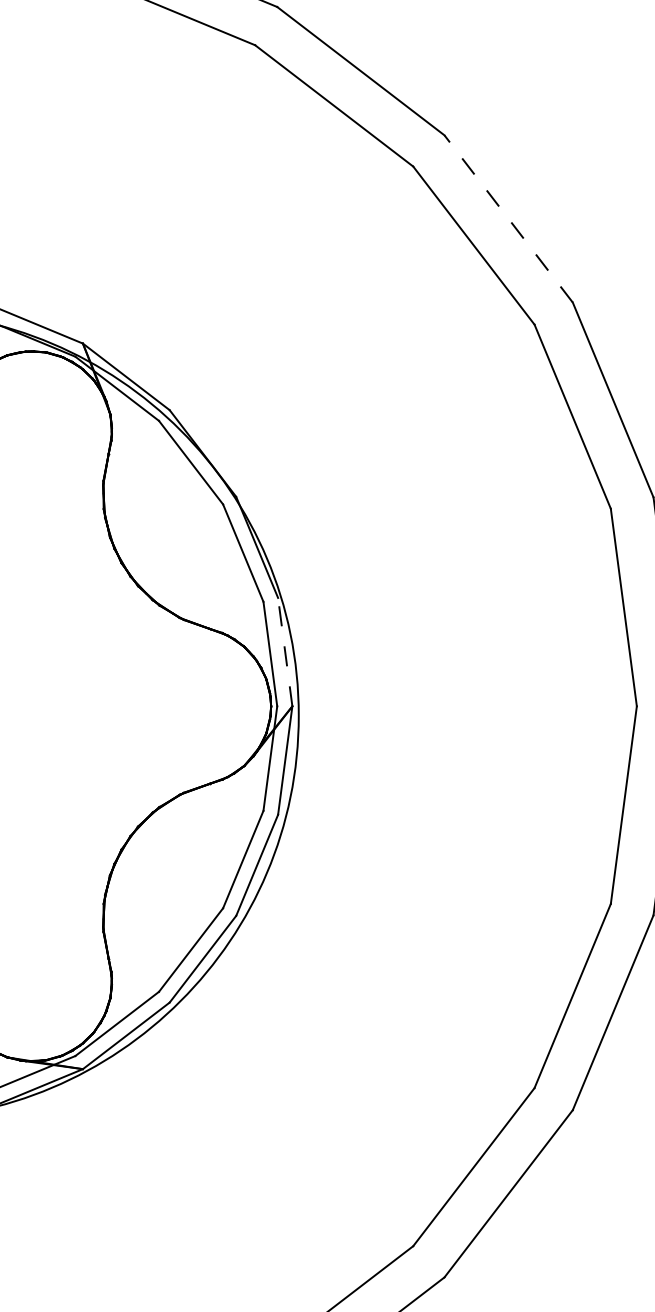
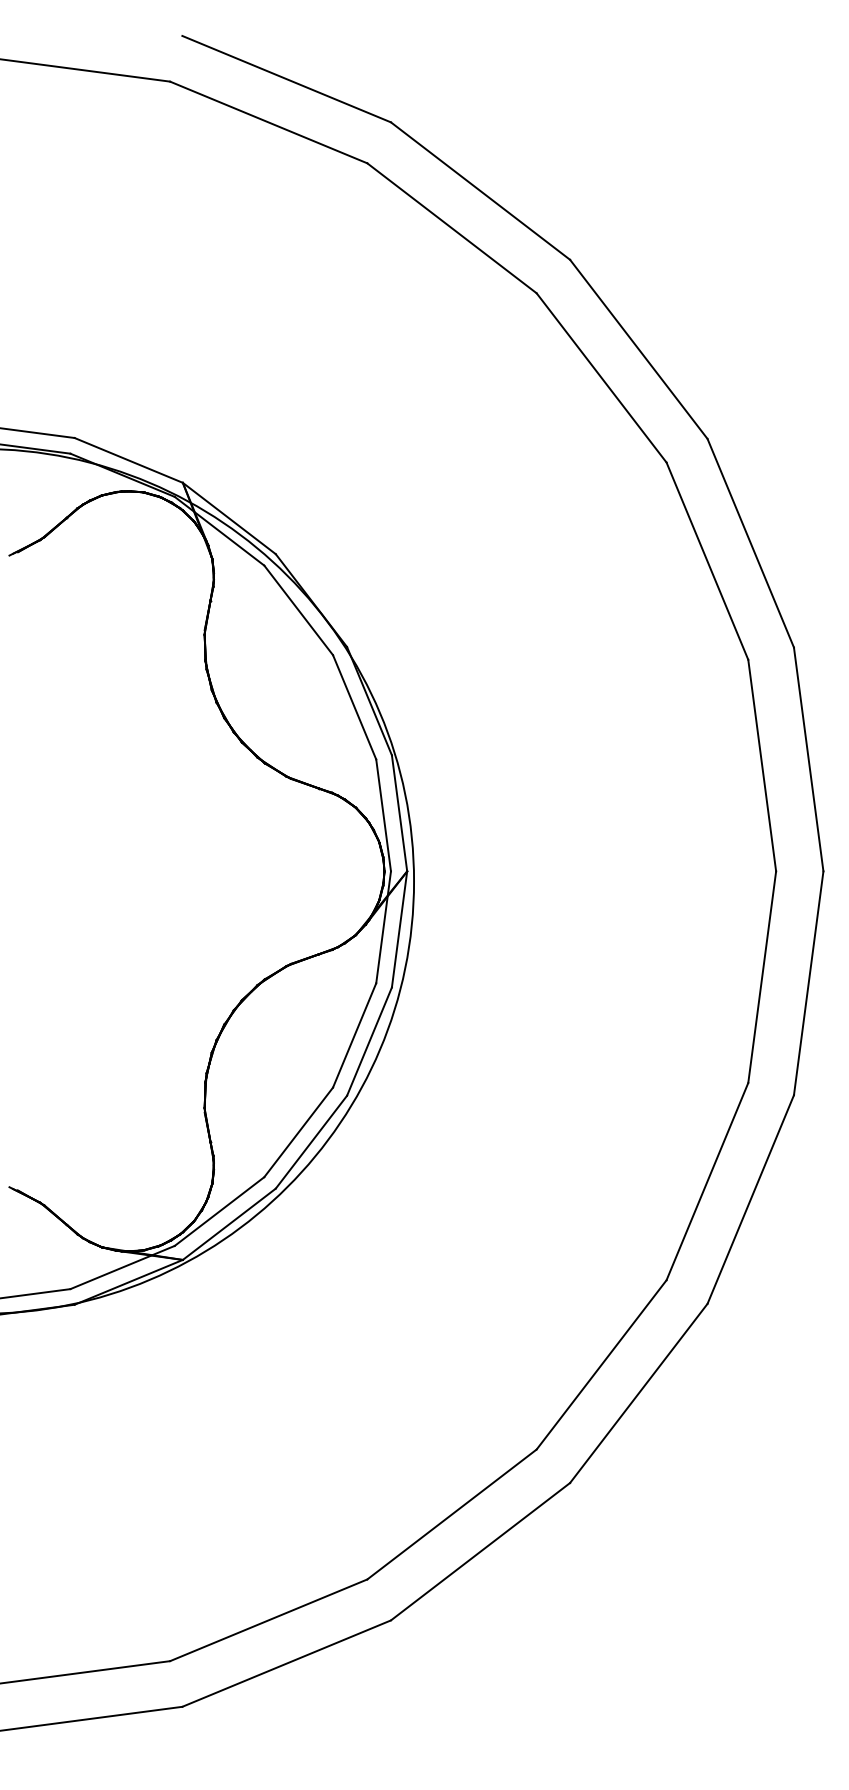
line: (508, 219) -> (638, 349), dashed -> solid
line: (285, 652) -> (399, 813), dashed -> solid

